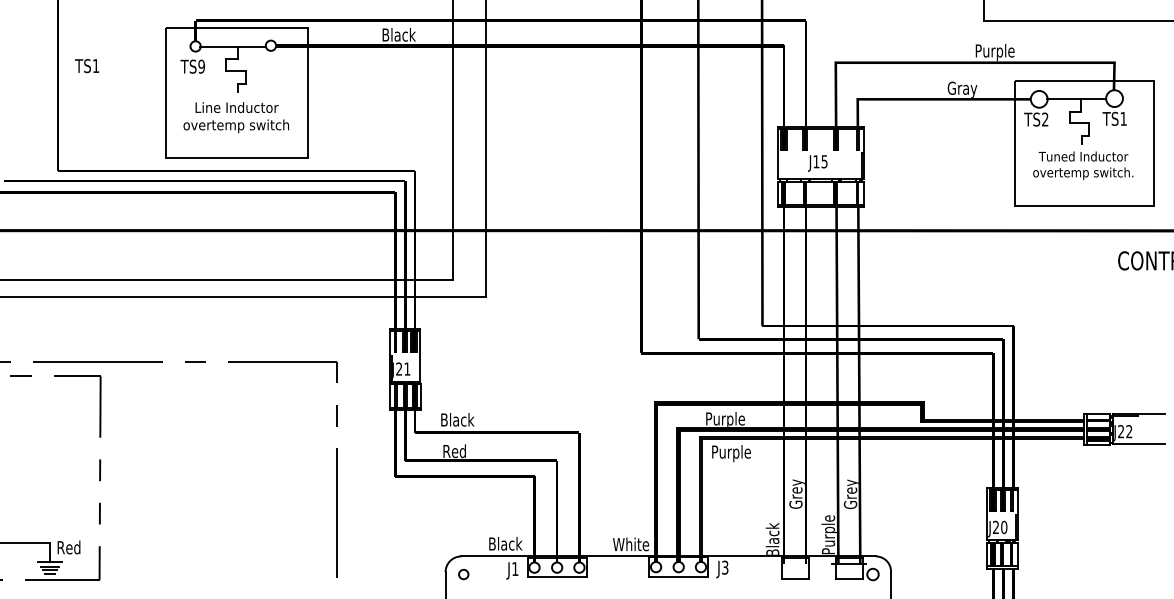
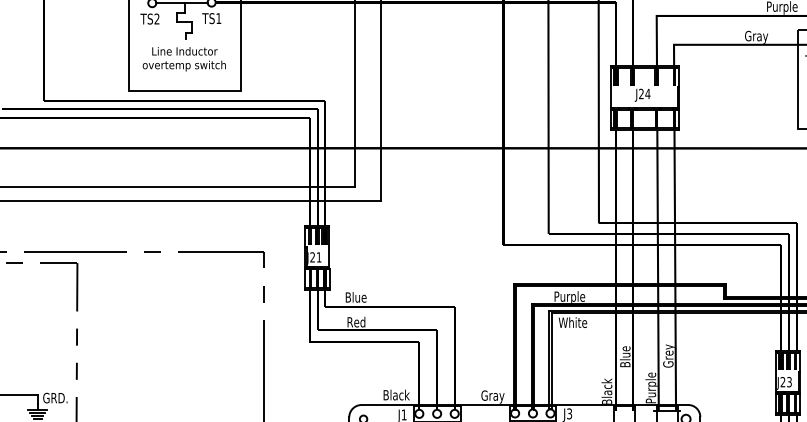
text: (87, 66) -> (212, 18), moved
text: (201, 66) -> (156, 18), TS9 -> TS2
text: (820, 161) -> (644, 93), J15 -> J24
text: (463, 419) -> (363, 297), Black -> Blue
text: (730, 453) -> (573, 323), Purple -> White
text: (796, 493) -> (625, 355), Grey -> Blue
text: (1004, 527) -> (789, 382), J20 -> J23
text: (631, 545) -> (495, 396), White -> Gray
text: (72, 547) -> (55, 397), Red -> GRD.

